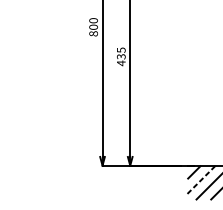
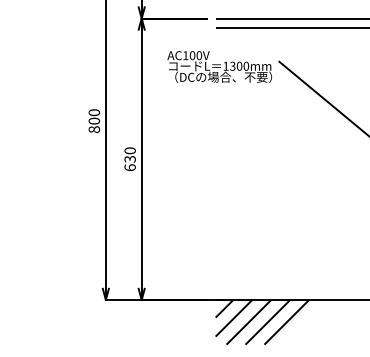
text: (120, 56) -> (129, 159), 435 -> 630
line: (201, 179) -> (233, 318), dashed -> solid

